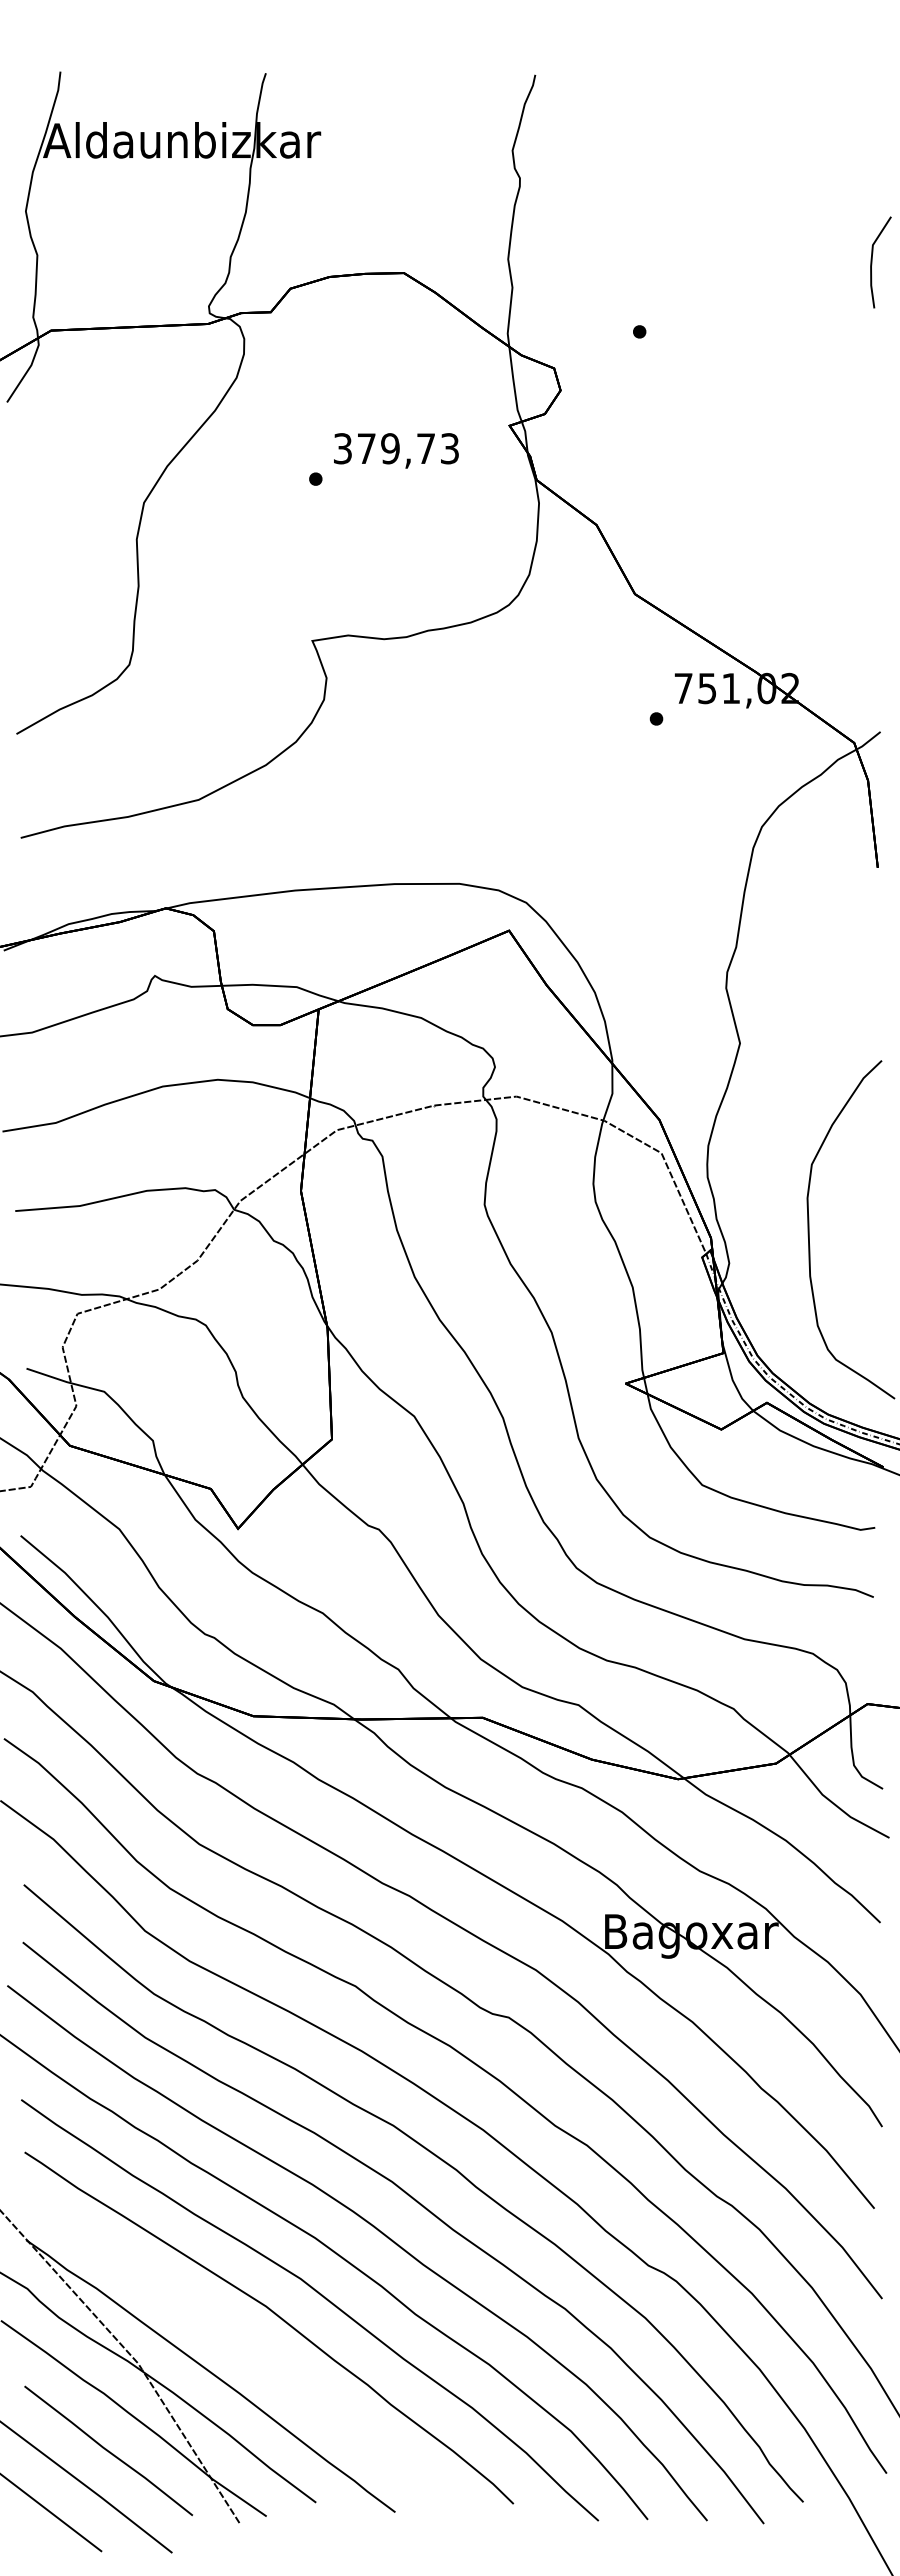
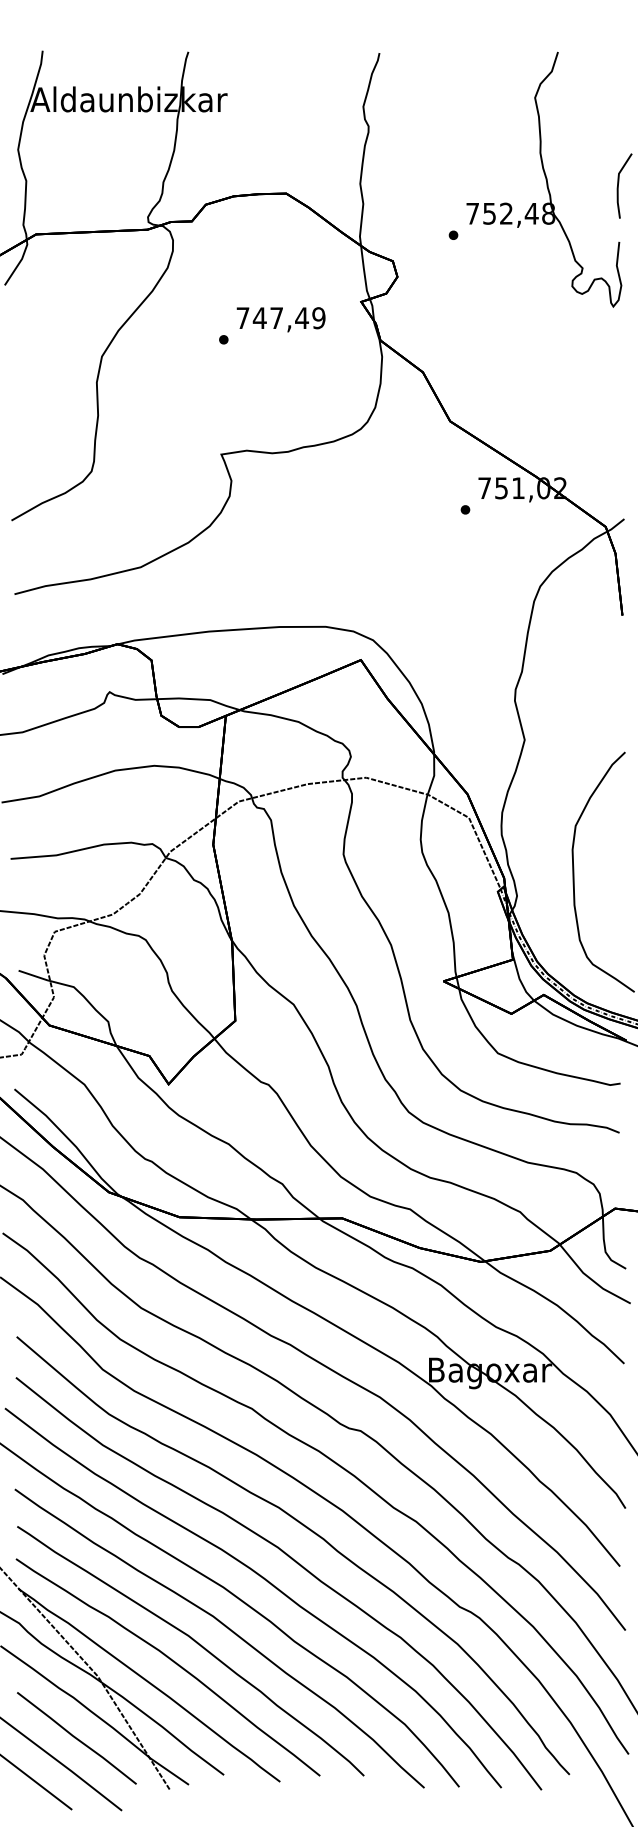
part: (767, 253) -> (544, 179), added
text: (396, 448) -> (281, 318), 379,73 -> 747,49
curve: (244, 2343) -> (173, 1662), added

